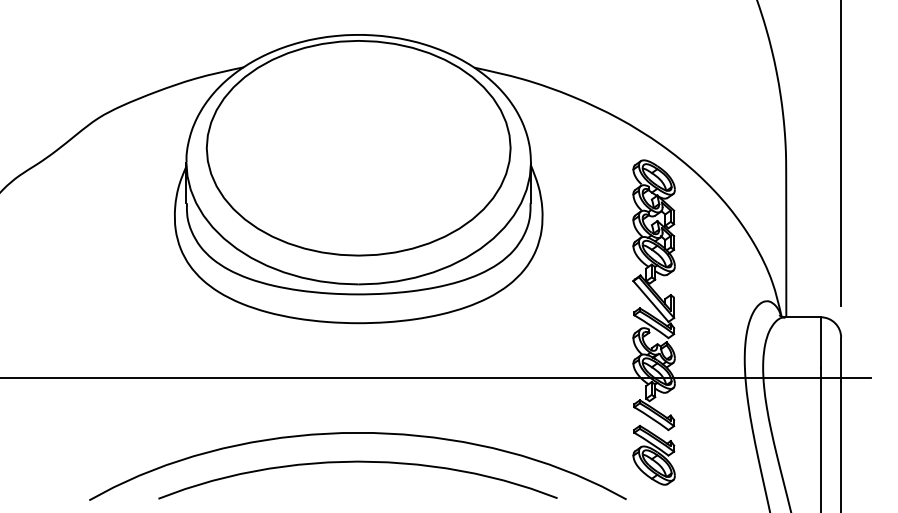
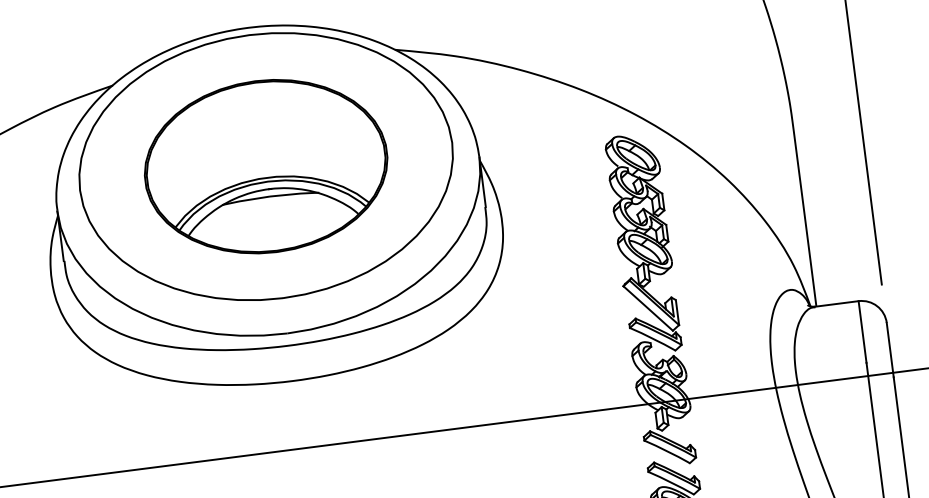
part: (358, 147) -> (265, 165), added

